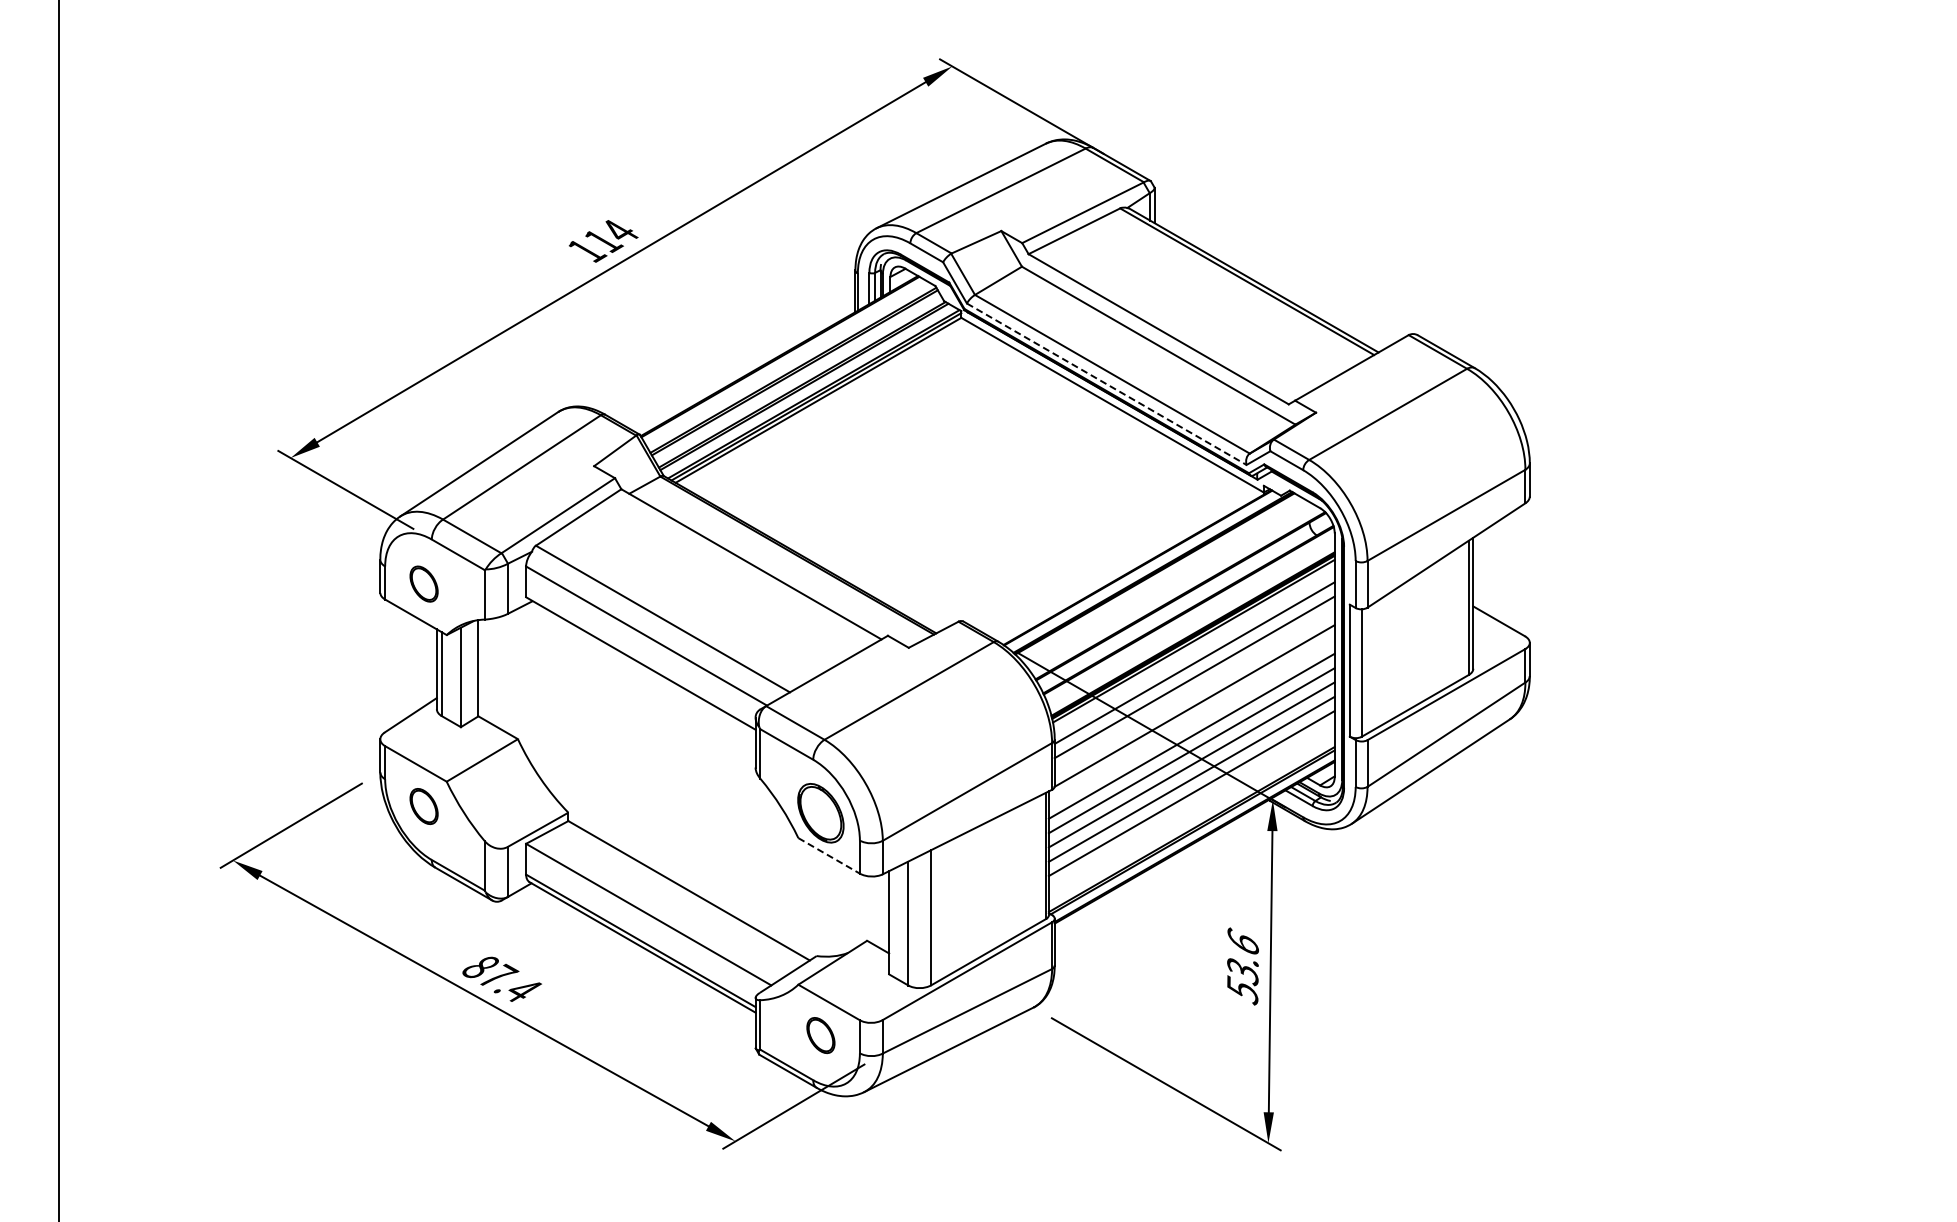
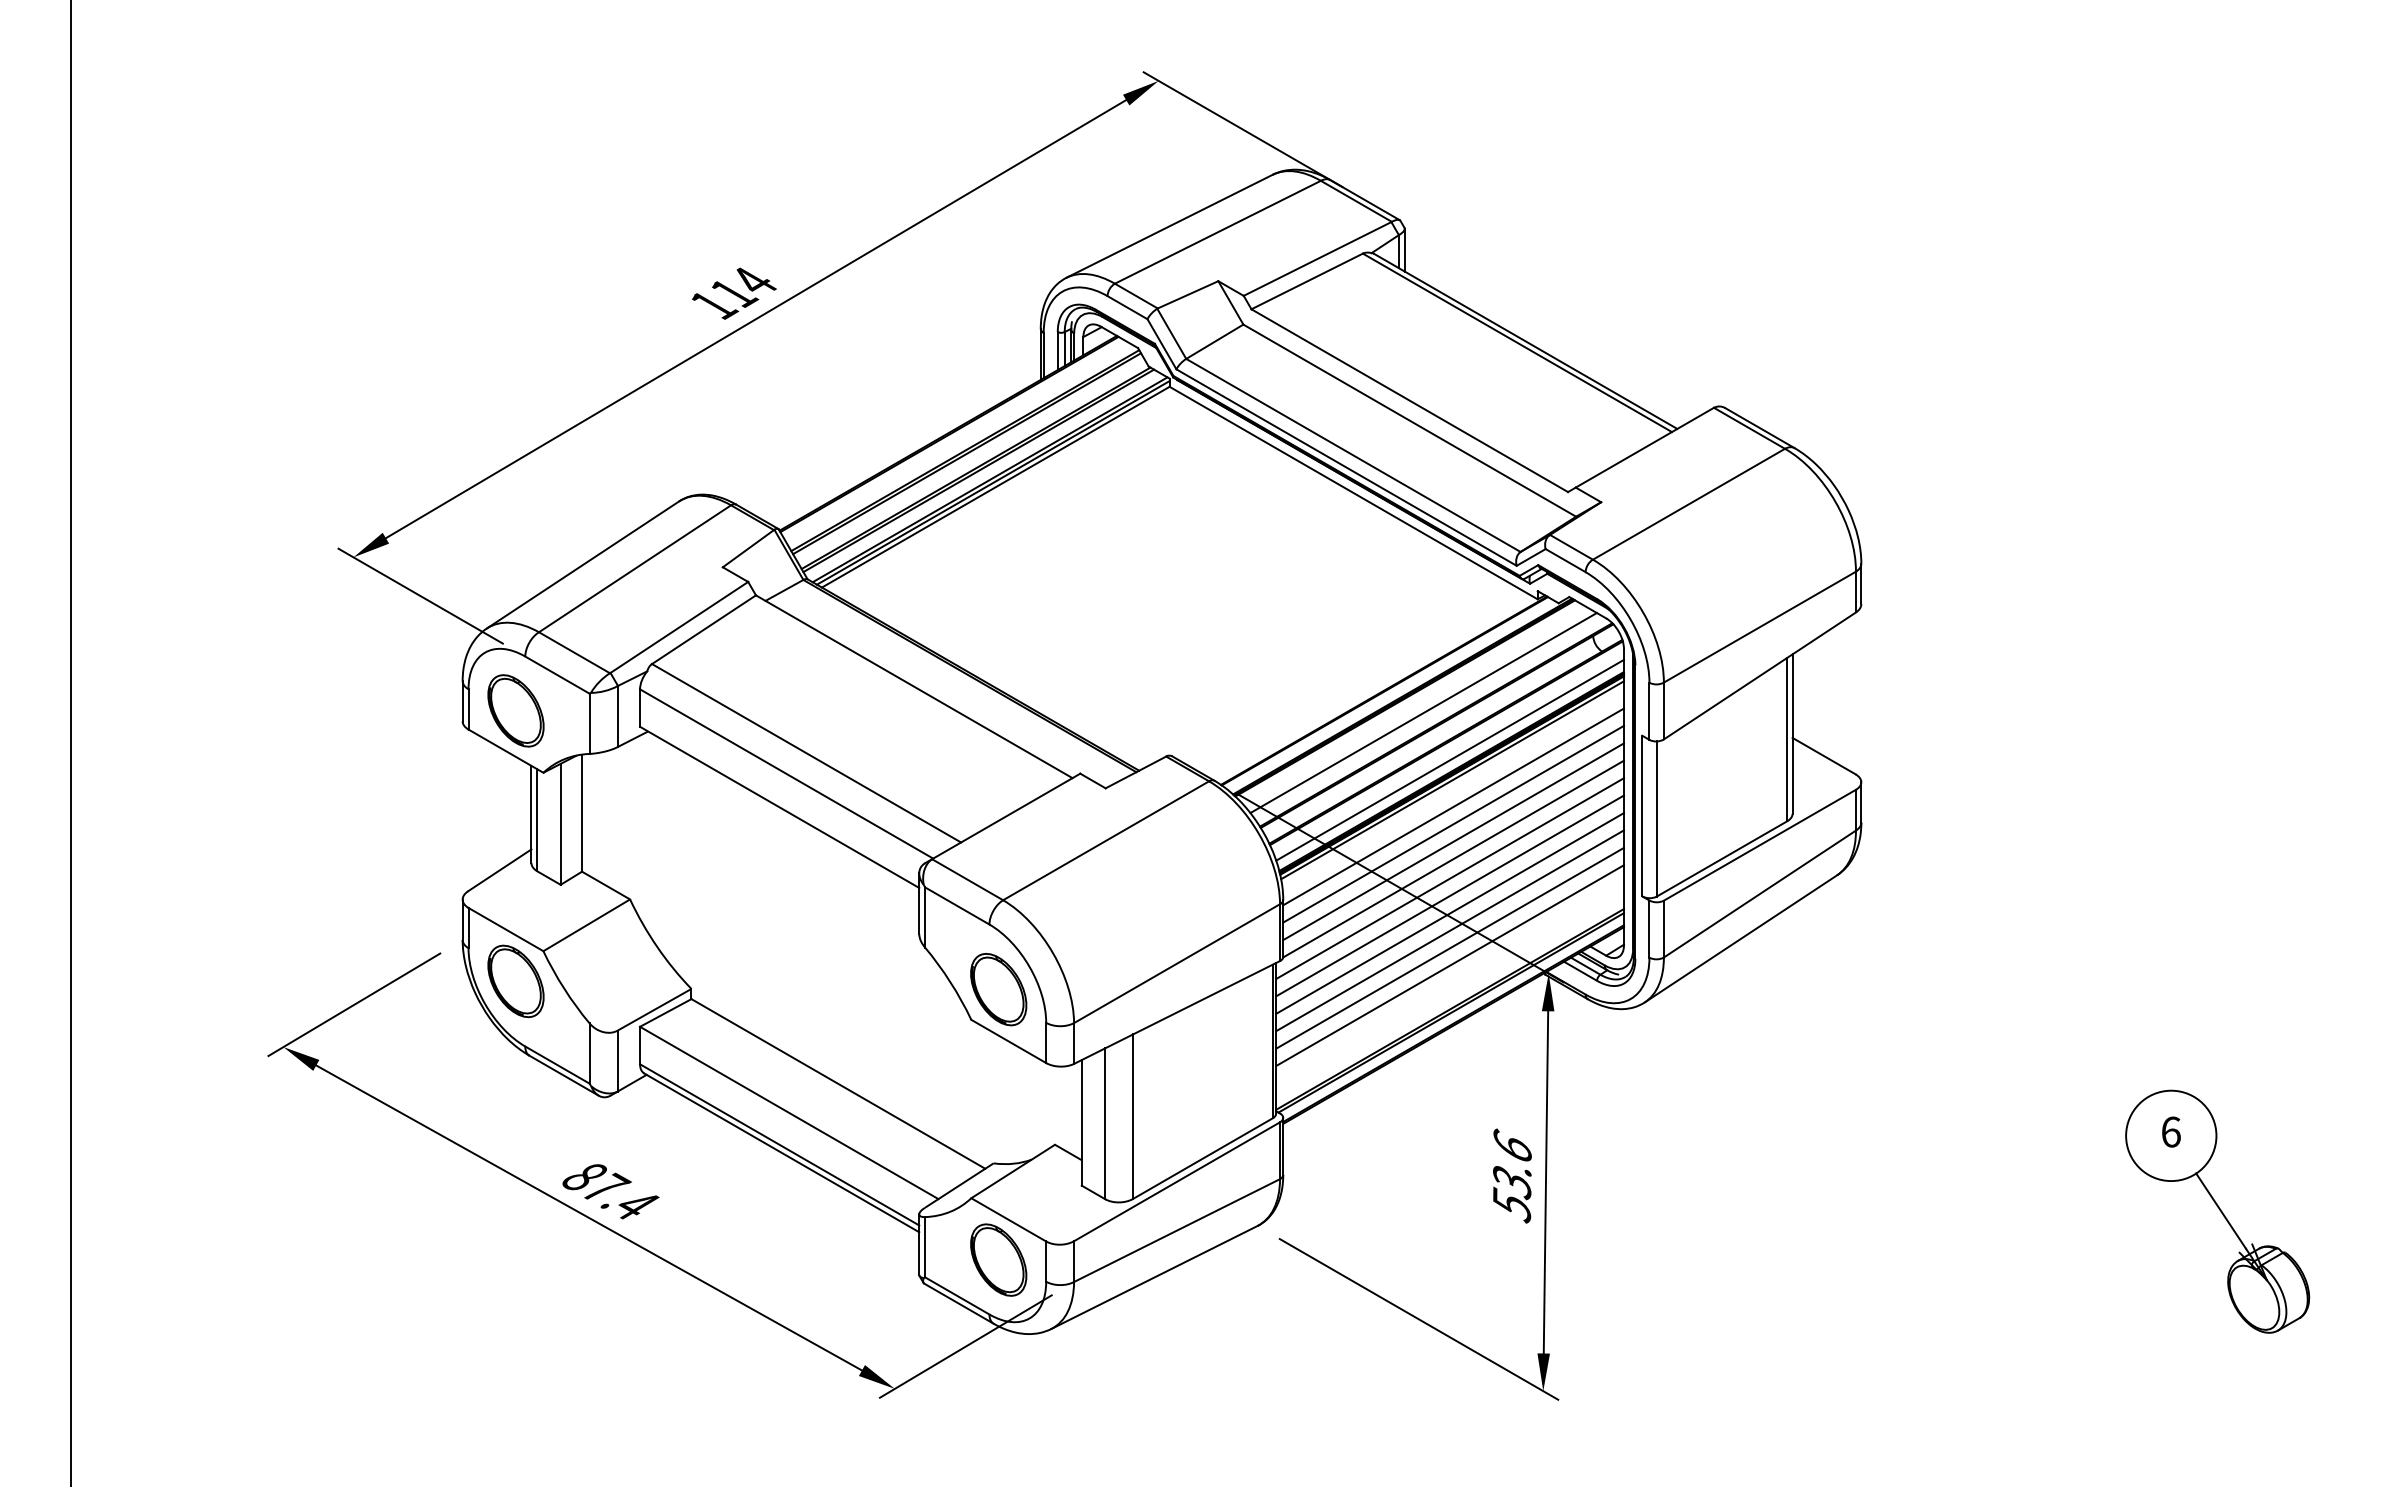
line: (1107, 384) -> (1347, 467), dashed -> solid
part: (423, 583) -> (515, 710), size x1.67
line: (1169, 585) -> (1422, 712), added
line: (1191, 624) -> (1449, 759), added
line: (1194, 691) -> (1453, 841), added
line: (1191, 721) -> (1449, 877), added
part: (423, 806) -> (515, 981), size x1.67
line: (829, 855) -> (1009, 1041), dashed -> solid
part: (1822, 995) -> (2217, 1211), added
part: (820, 1035) -> (998, 1260), size x1.67

